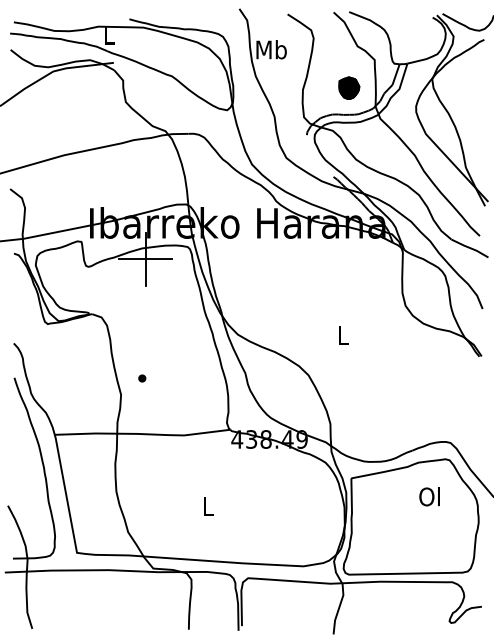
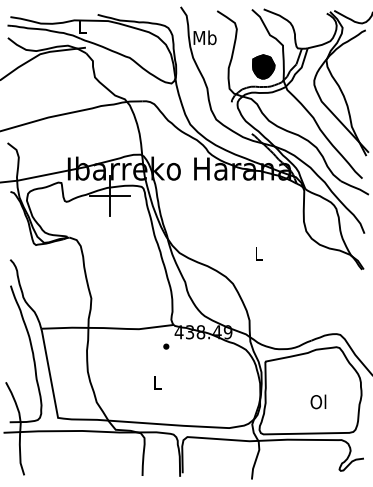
part: (349, 87) -> (263, 66), size x1.43
part: (142, 378) -> (166, 346), moved
text: (429, 496) -> (318, 401), moved

